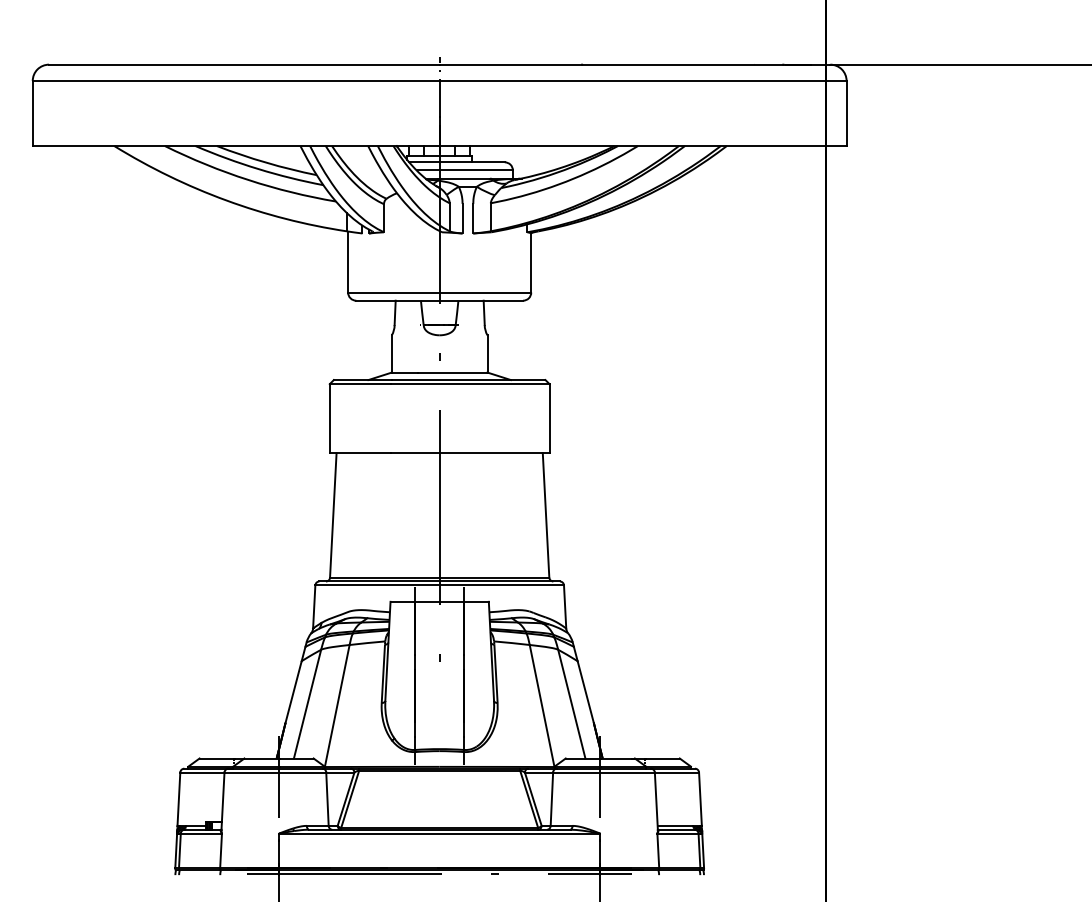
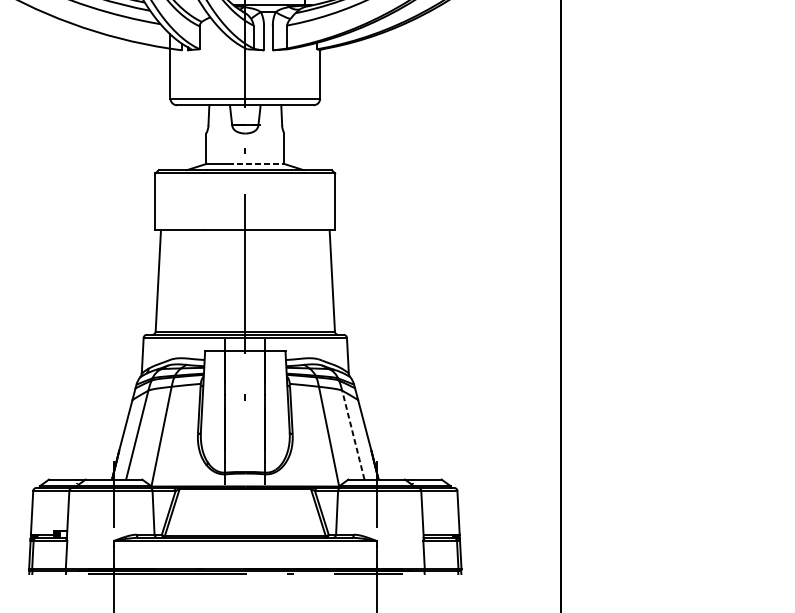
line: (452, 372) -> (255, 163), solid -> dashed
line: (571, 703) -> (353, 434), solid -> dashed

